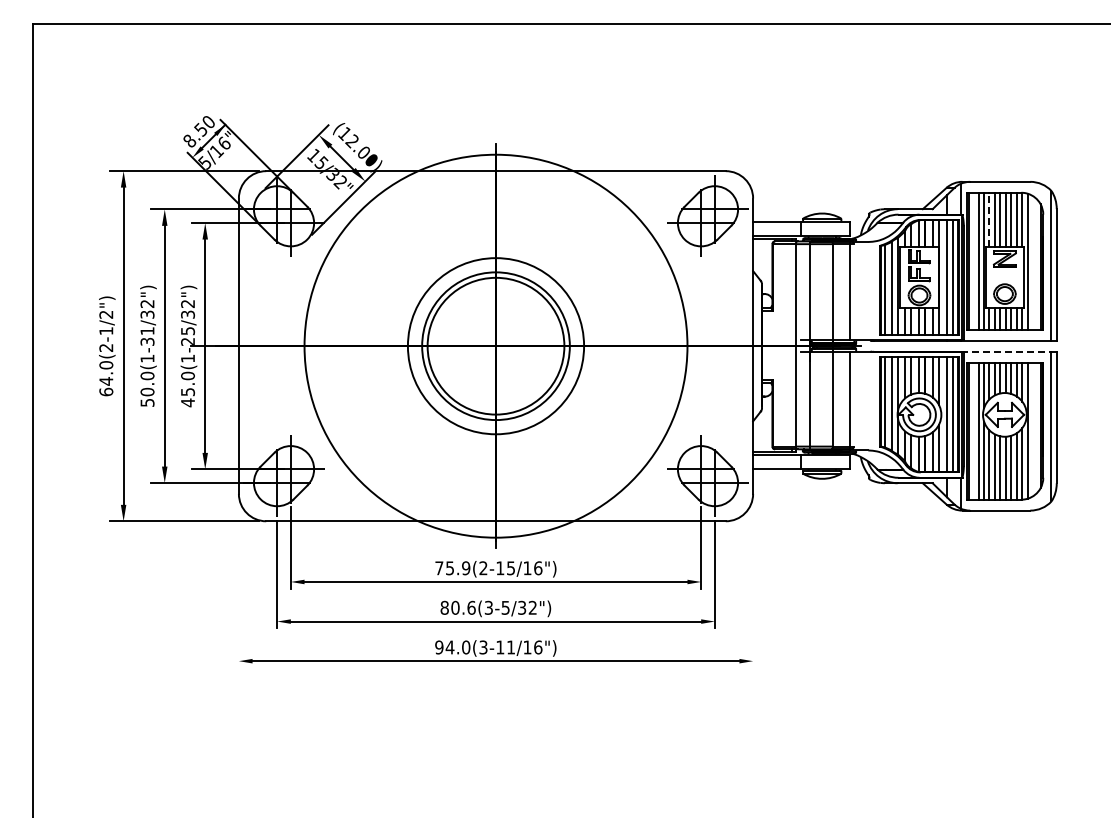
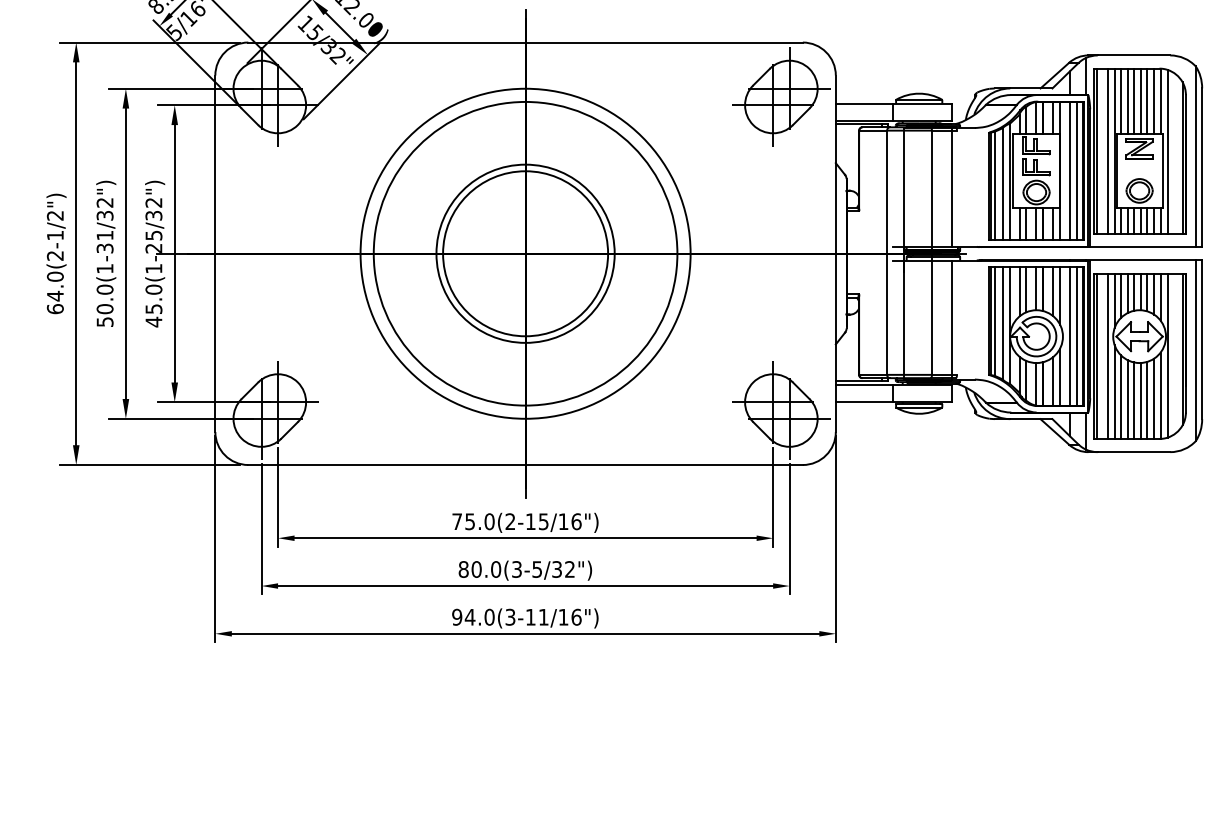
line: (989, 219) -> (1121, 100), dashed -> solid
circle: (495, 345) -> (524, 252), size x0.71
circle: (495, 346) -> (524, 254), size x1.43
line: (1006, 351) -> (1141, 260), dashed -> solid
text: (466, 568) -> (489, 521), 75.9(2-15/16") -> 75.0(2-15/16")
line: (238, 582) -> (214, 538), added
line: (753, 582) -> (836, 538), added
text: (471, 607) -> (496, 569), 80.6(3-5/32") -> 80.0(3-5/32")

